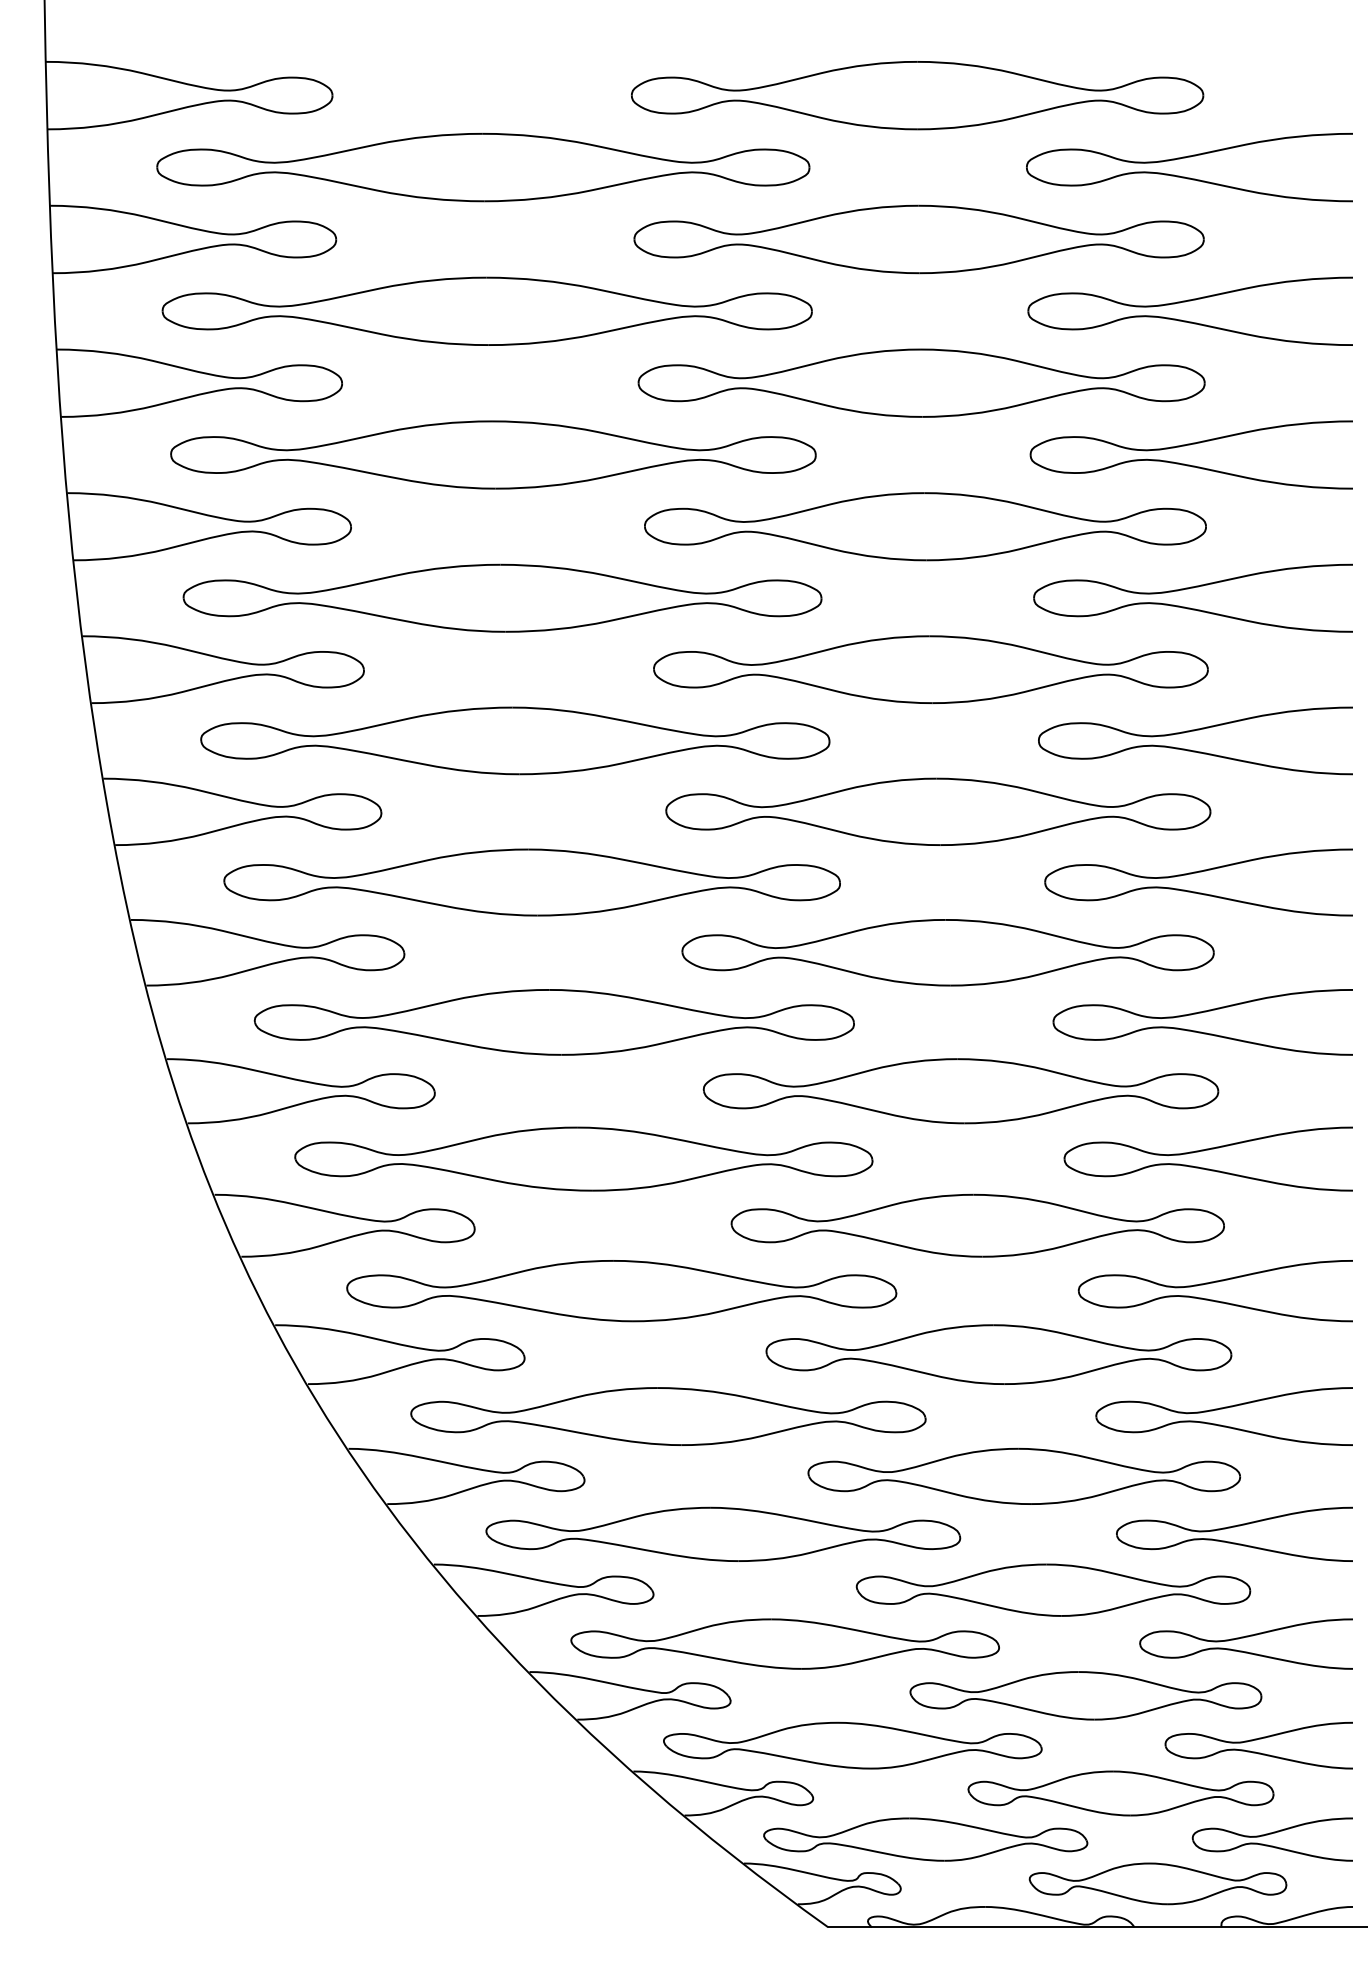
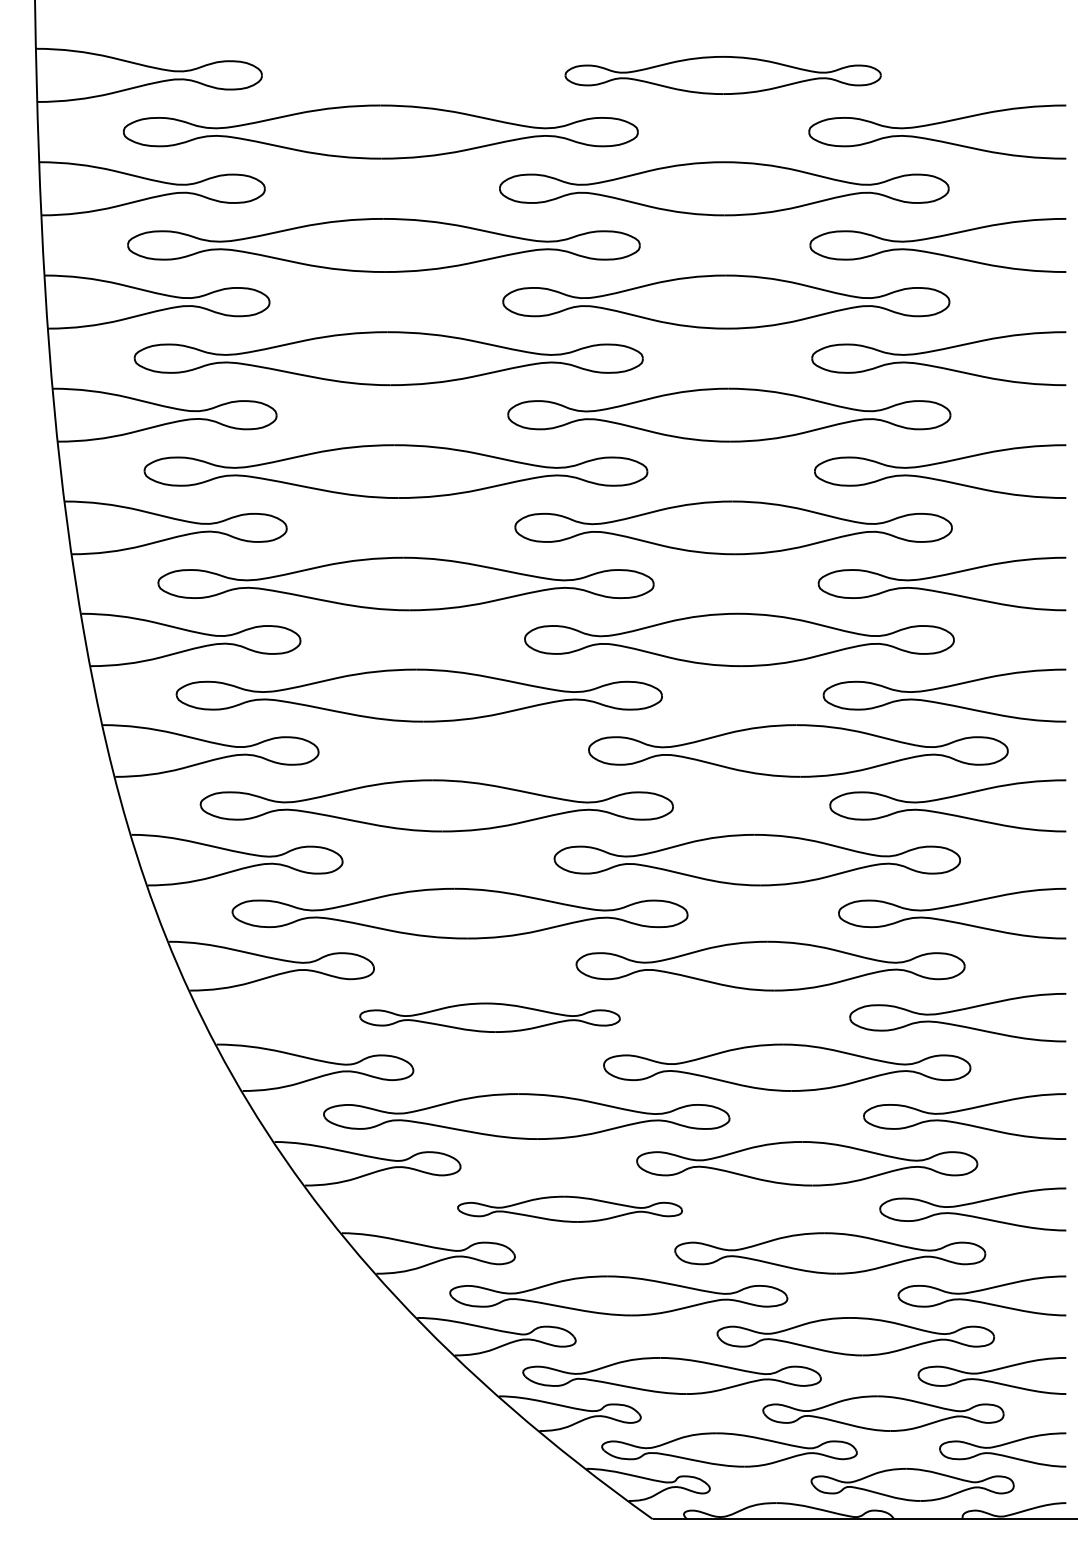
part: (917, 95) -> (723, 75), size x0.7
part: (947, 952) -> (797, 750), moved
part: (621, 1291) -> (489, 1017), size x0.6
part: (723, 1533) -> (570, 1208), size x0.6

